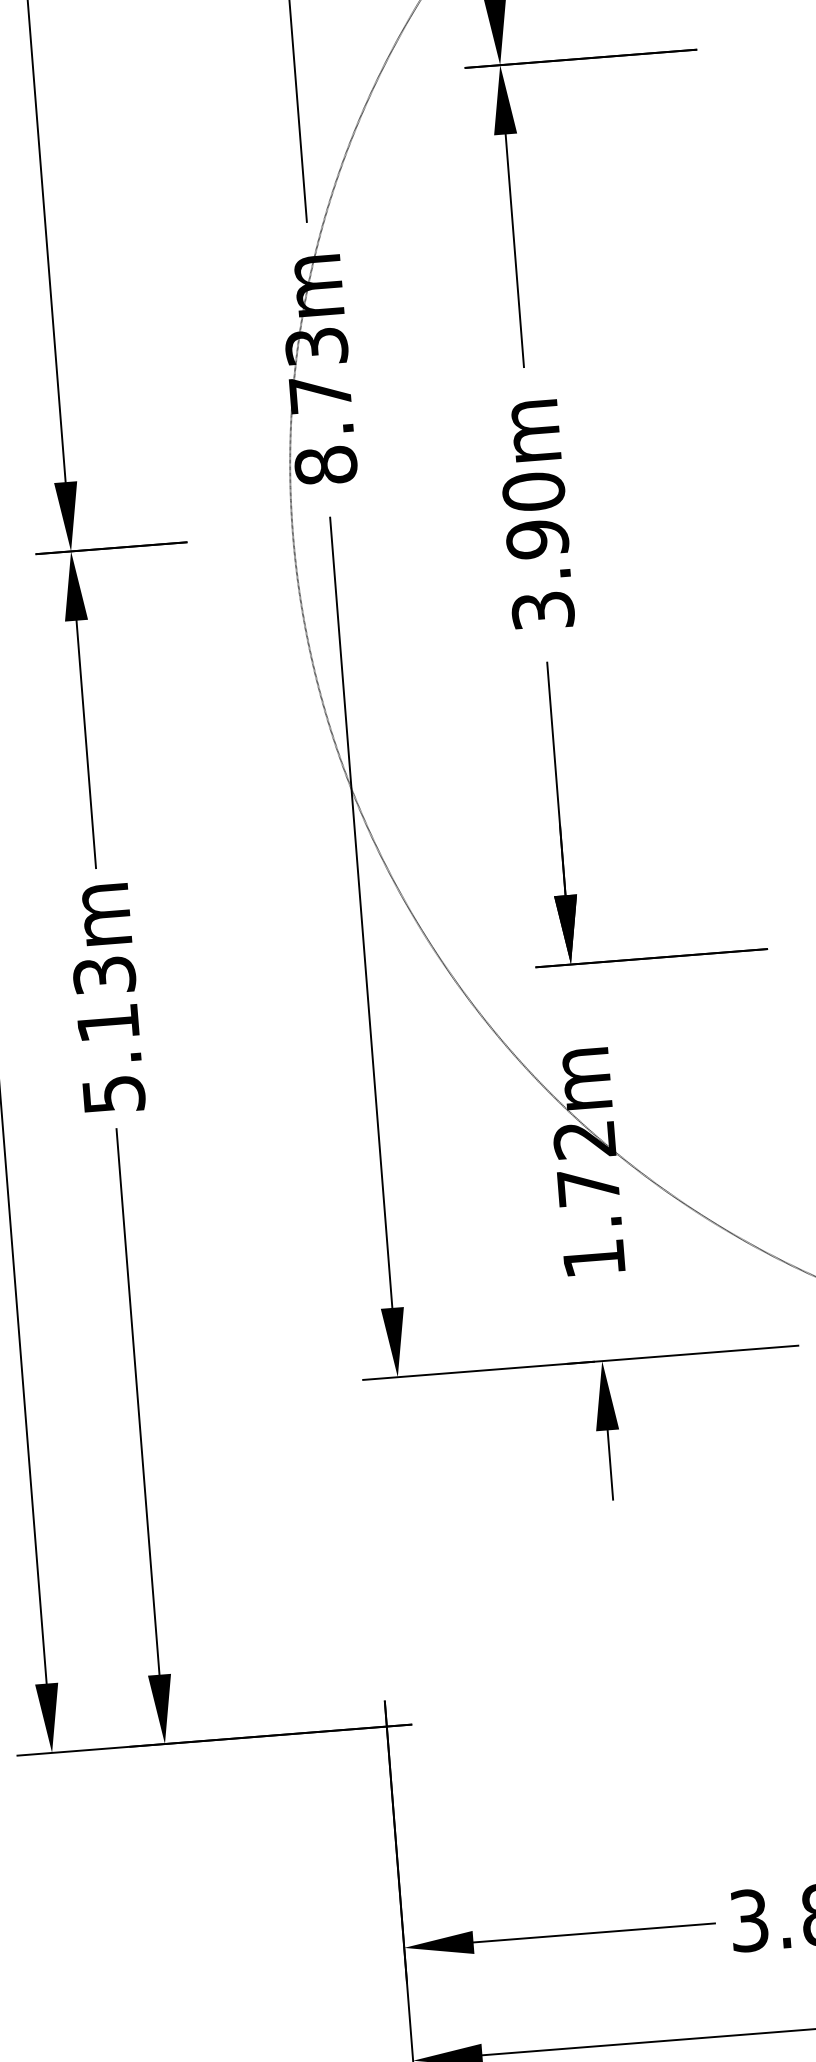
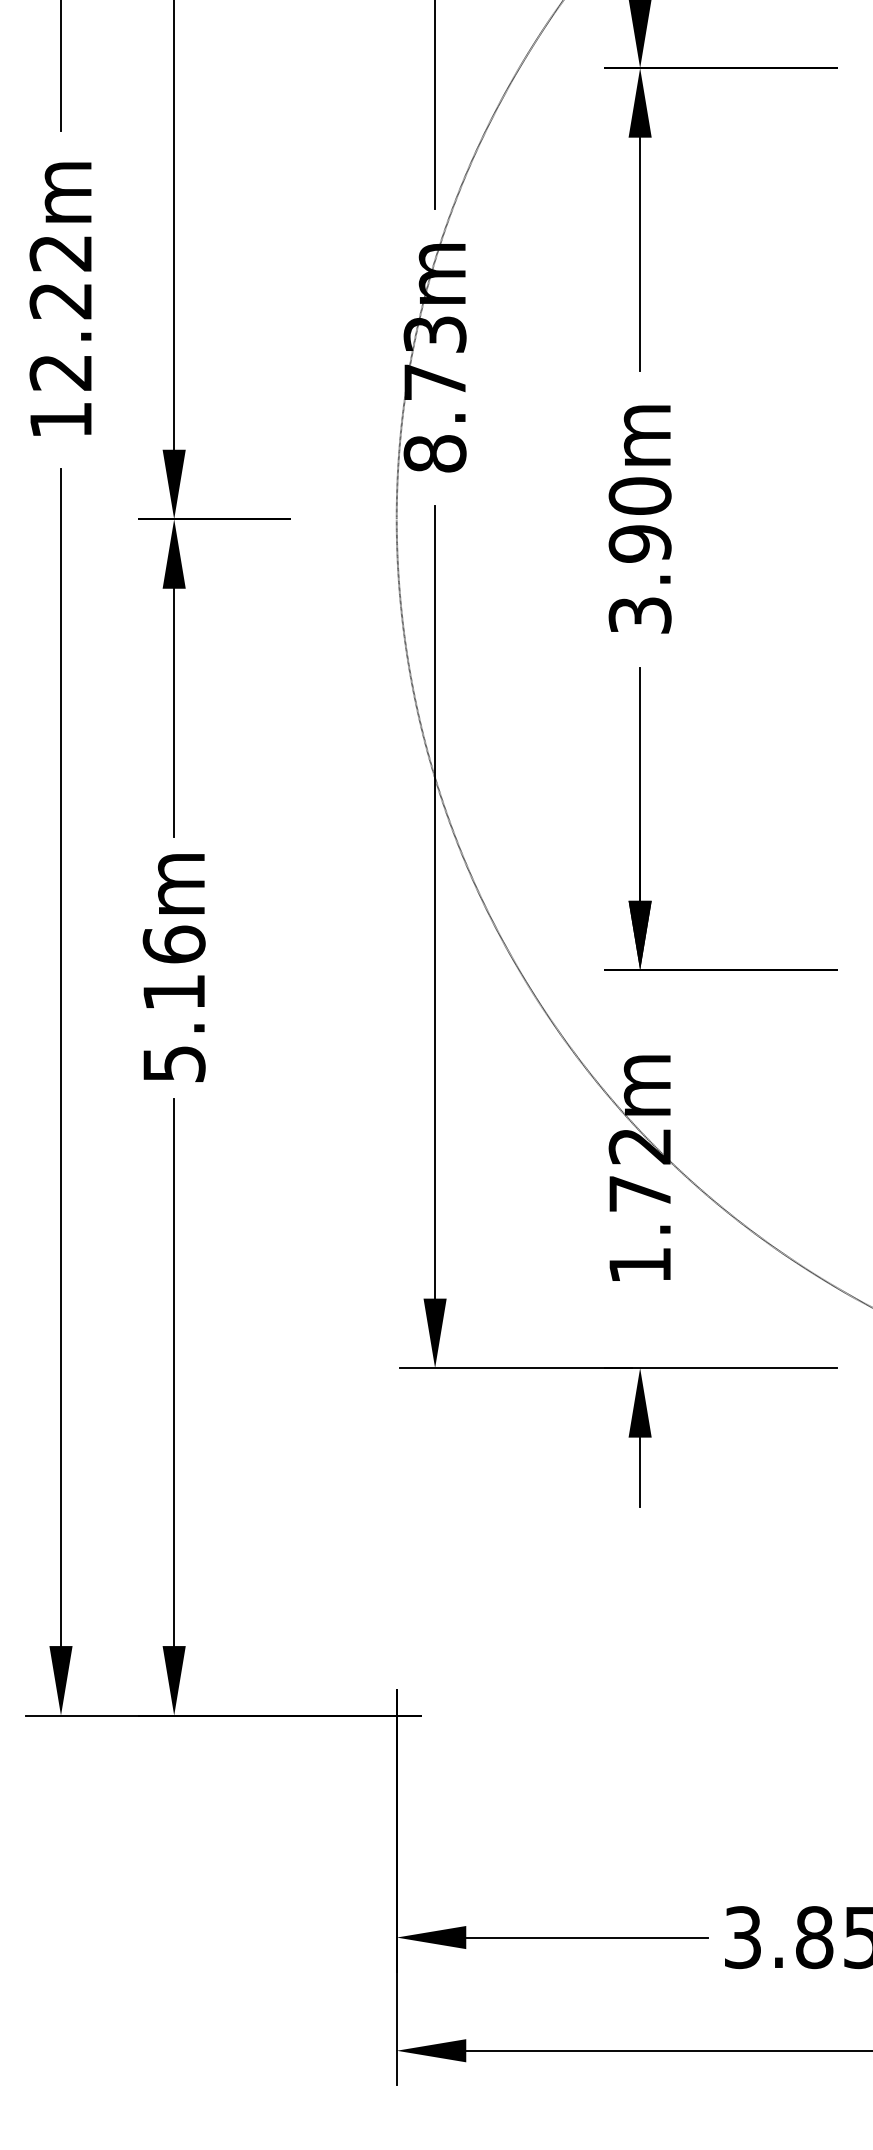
text: (103, 975) -> (173, 944), 5.13m -> 5.16m

